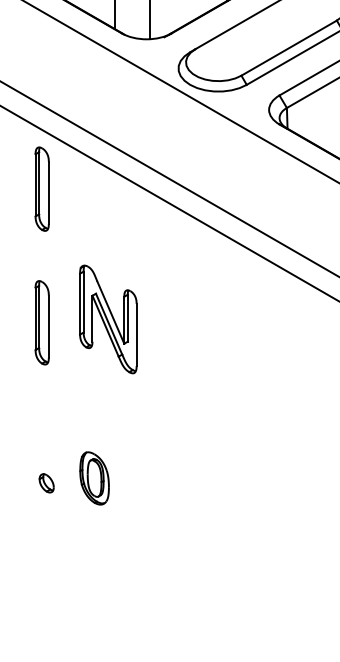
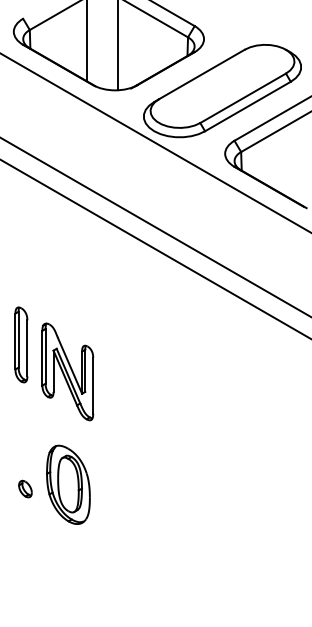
part: (42, 188) -> (21, 224), removed
part: (108, 318) -> (67, 371), moved
part: (94, 478) -> (68, 484), size x1.67

